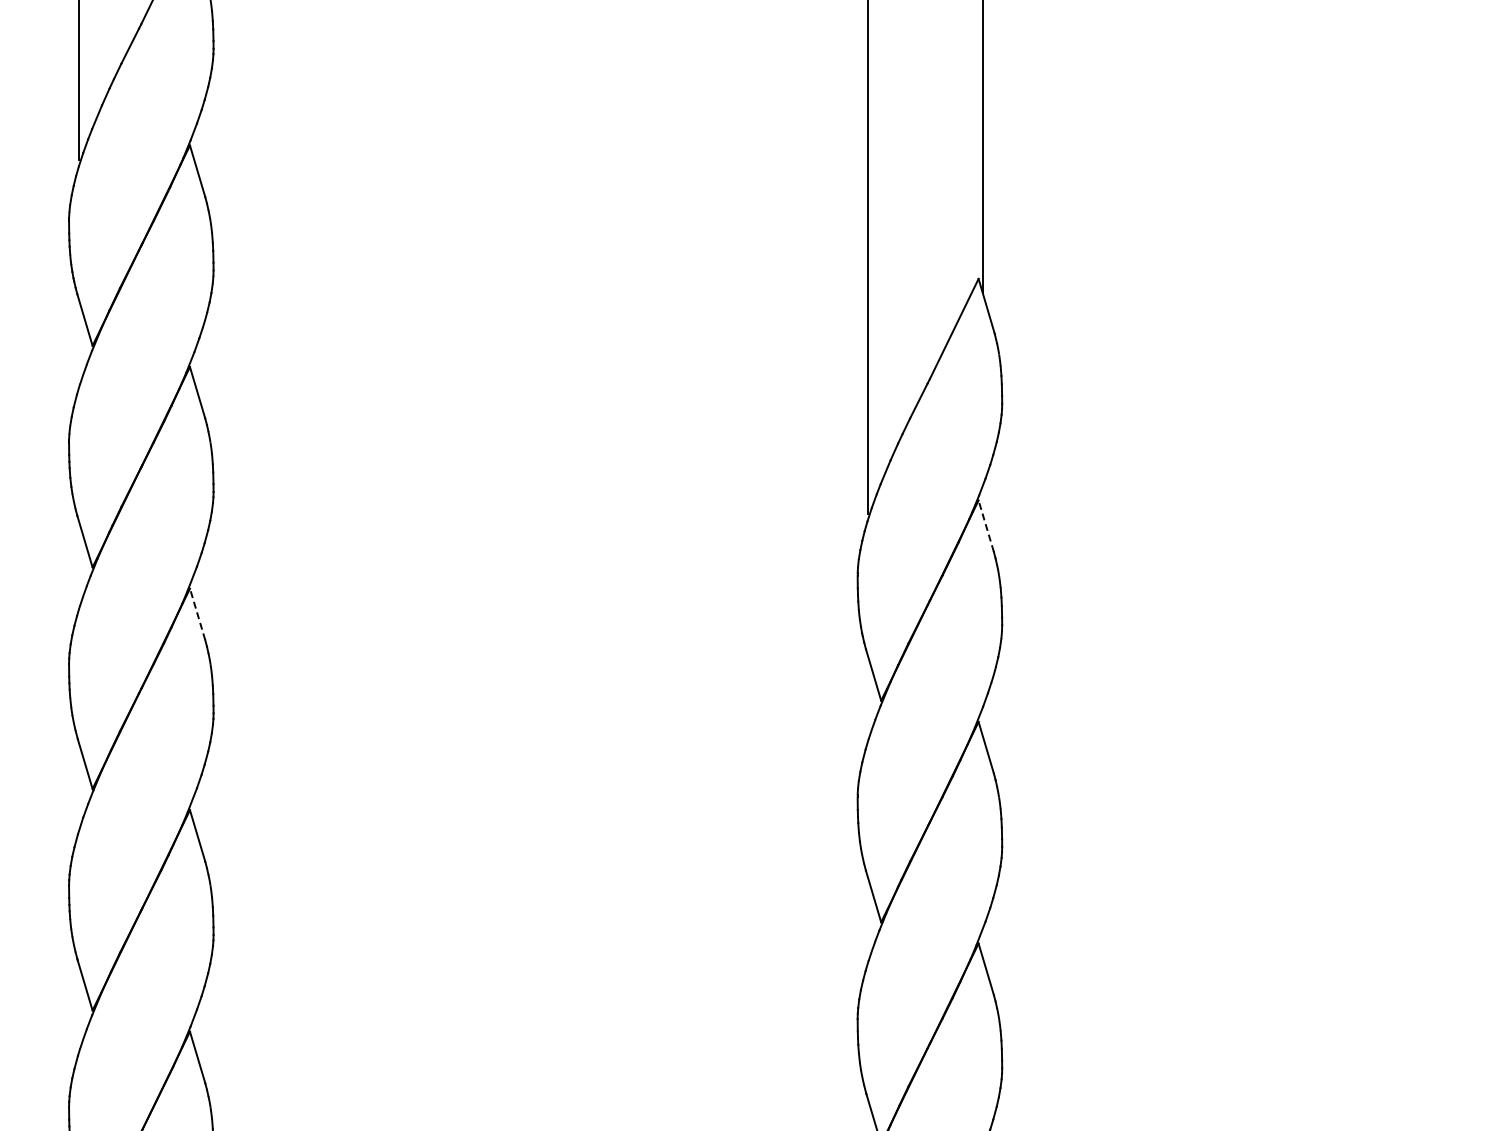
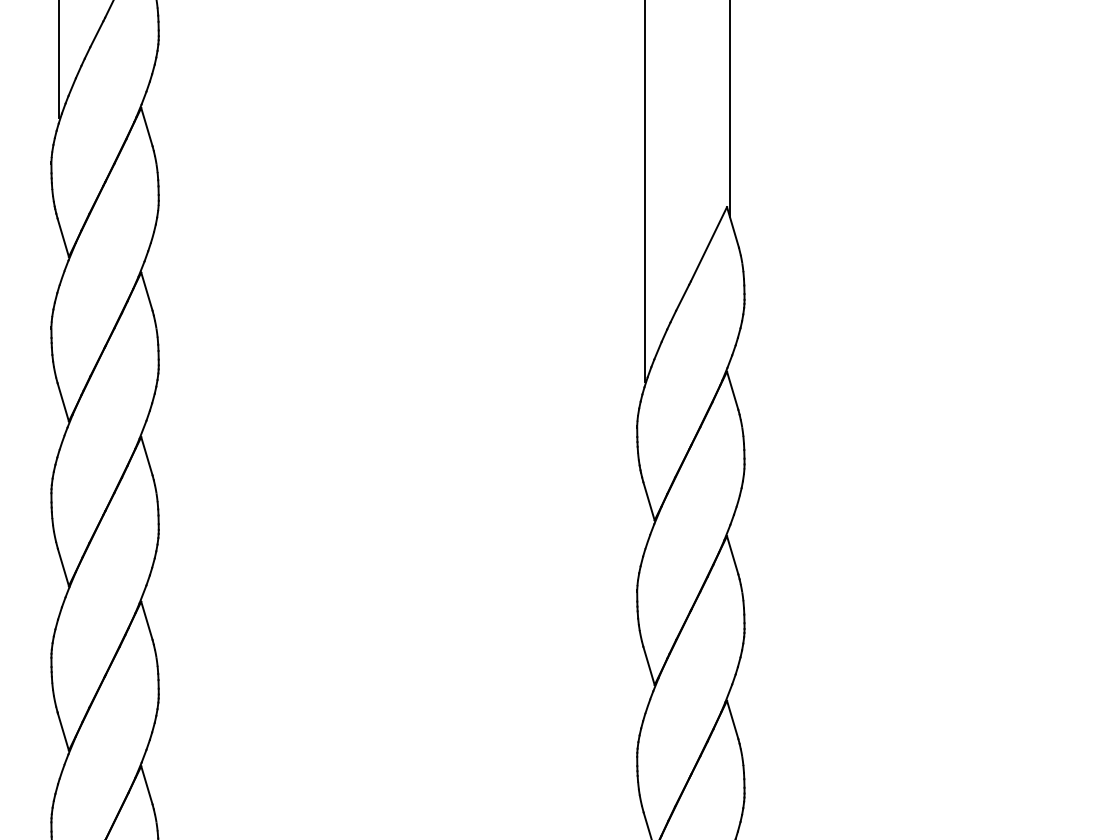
line: (986, 526) -> (732, 391), dashed -> solid
line: (197, 614) -> (146, 456), dashed -> solid

